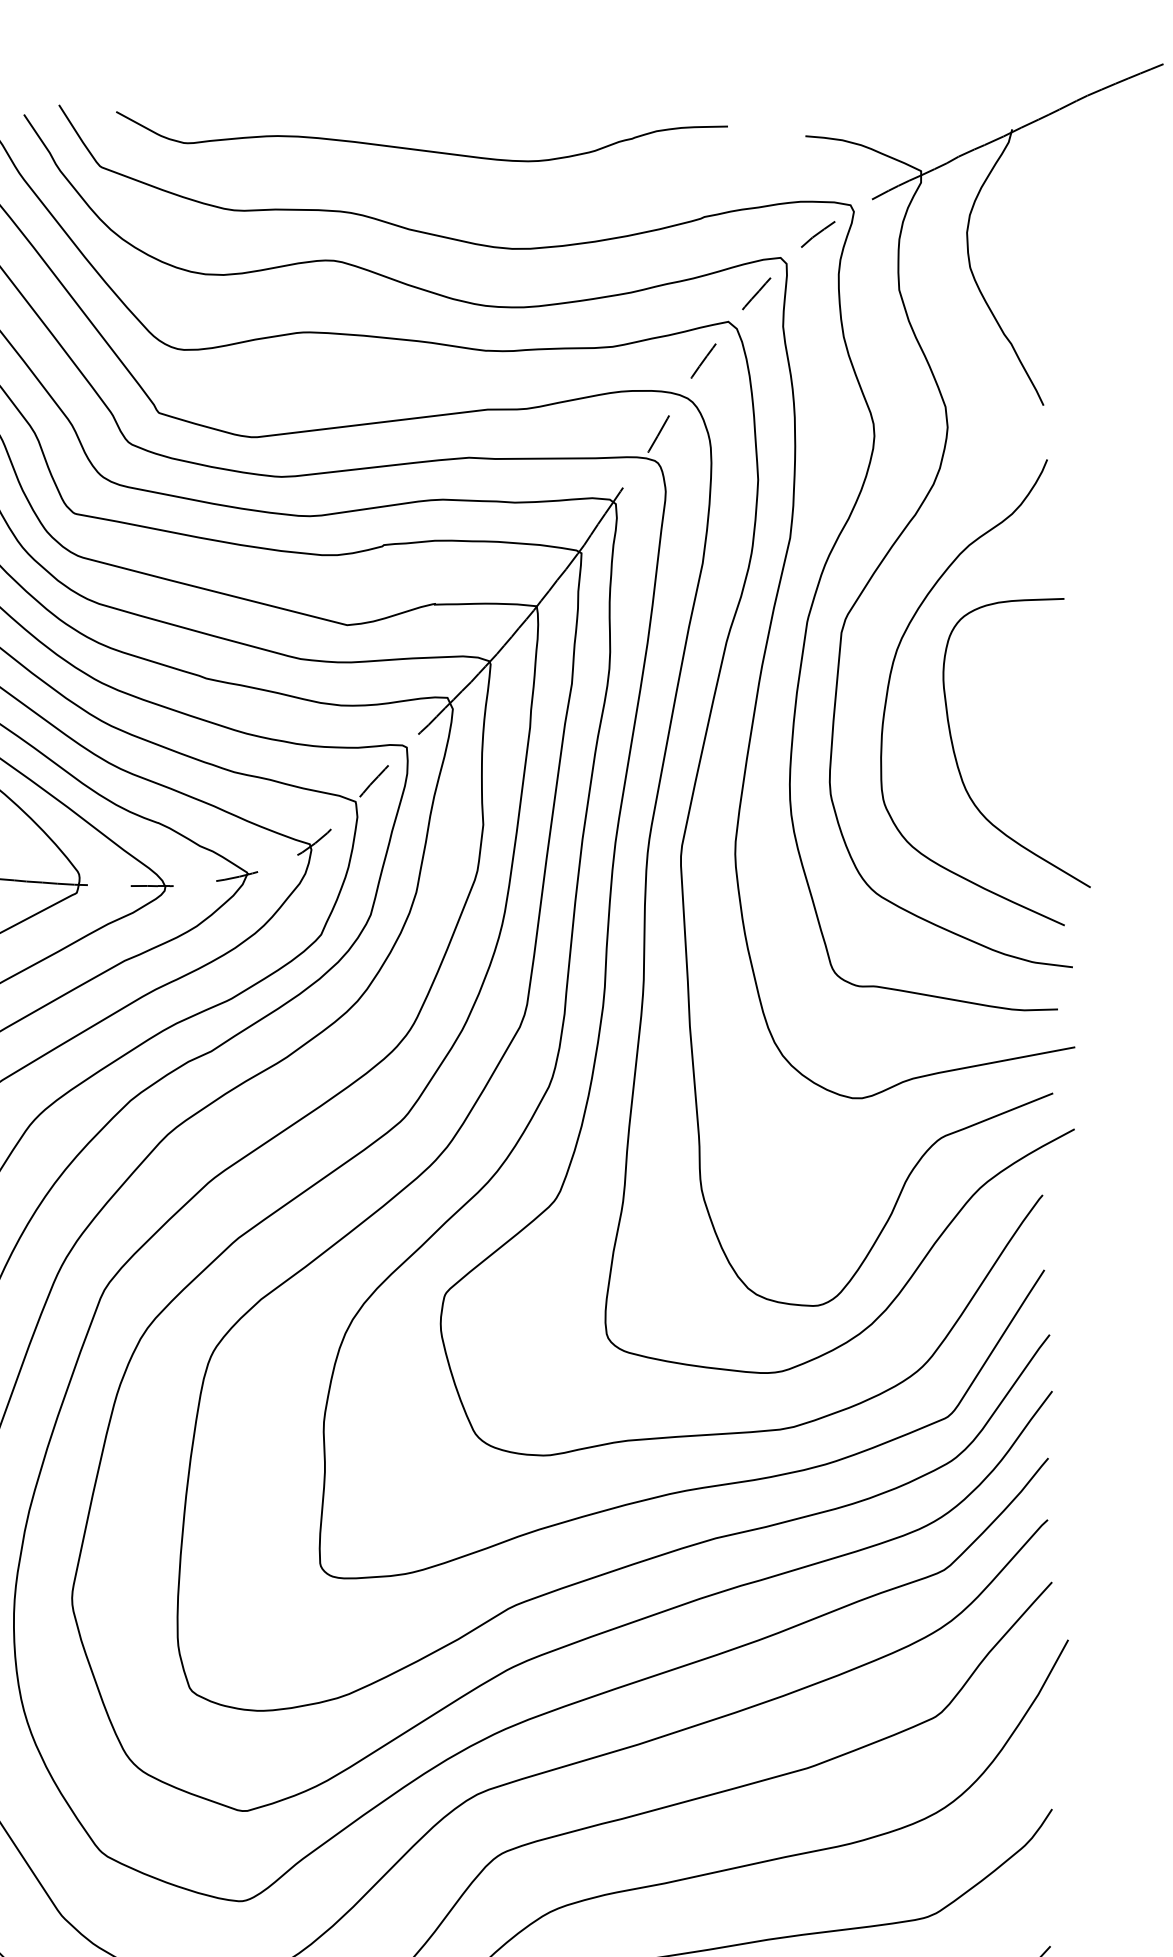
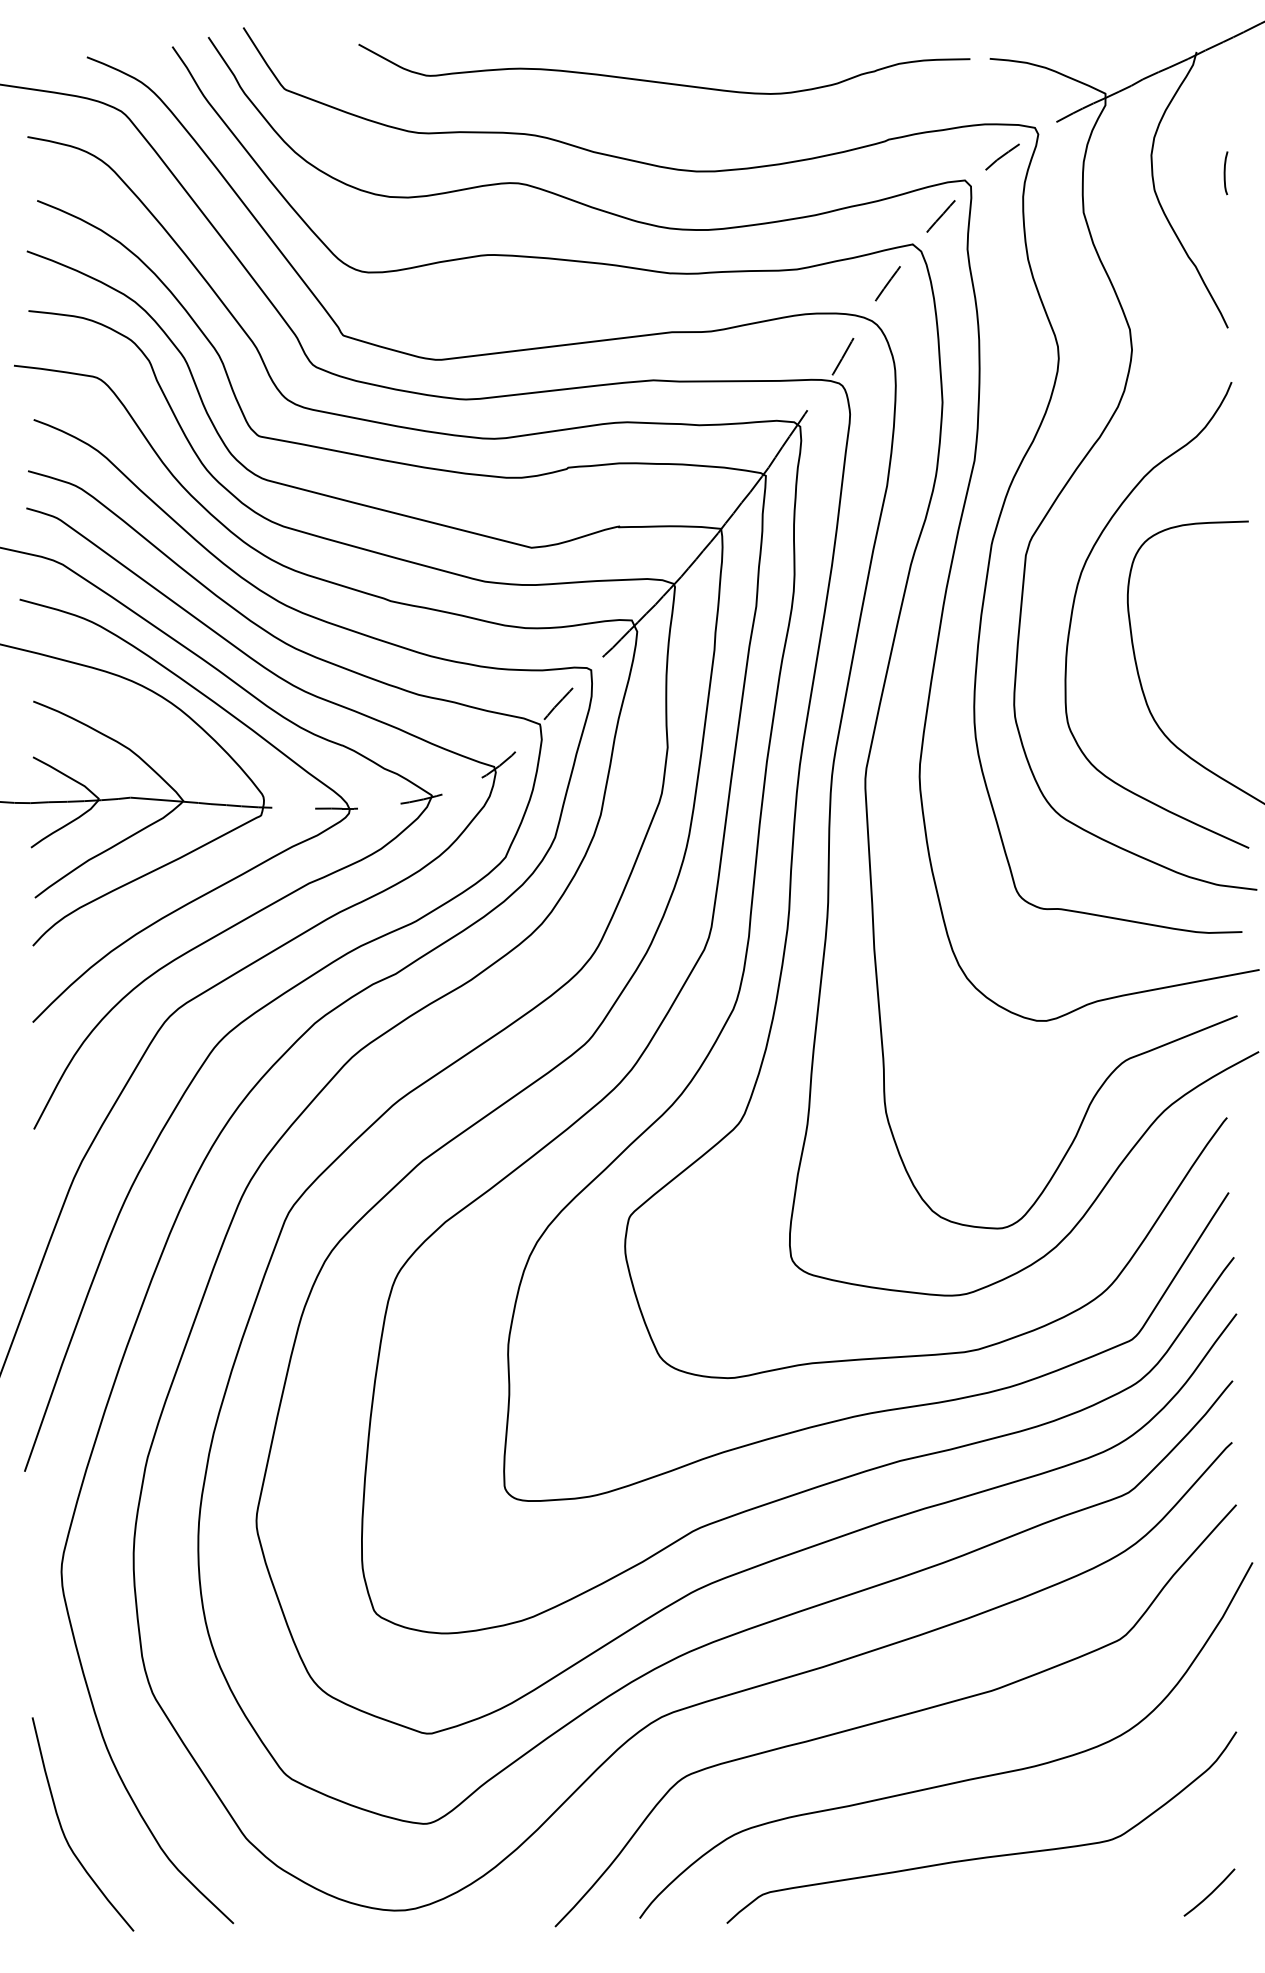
curve: (419, 148) -> (661, 81), moved
curve: (1041, 250) -> (1225, 173), added

